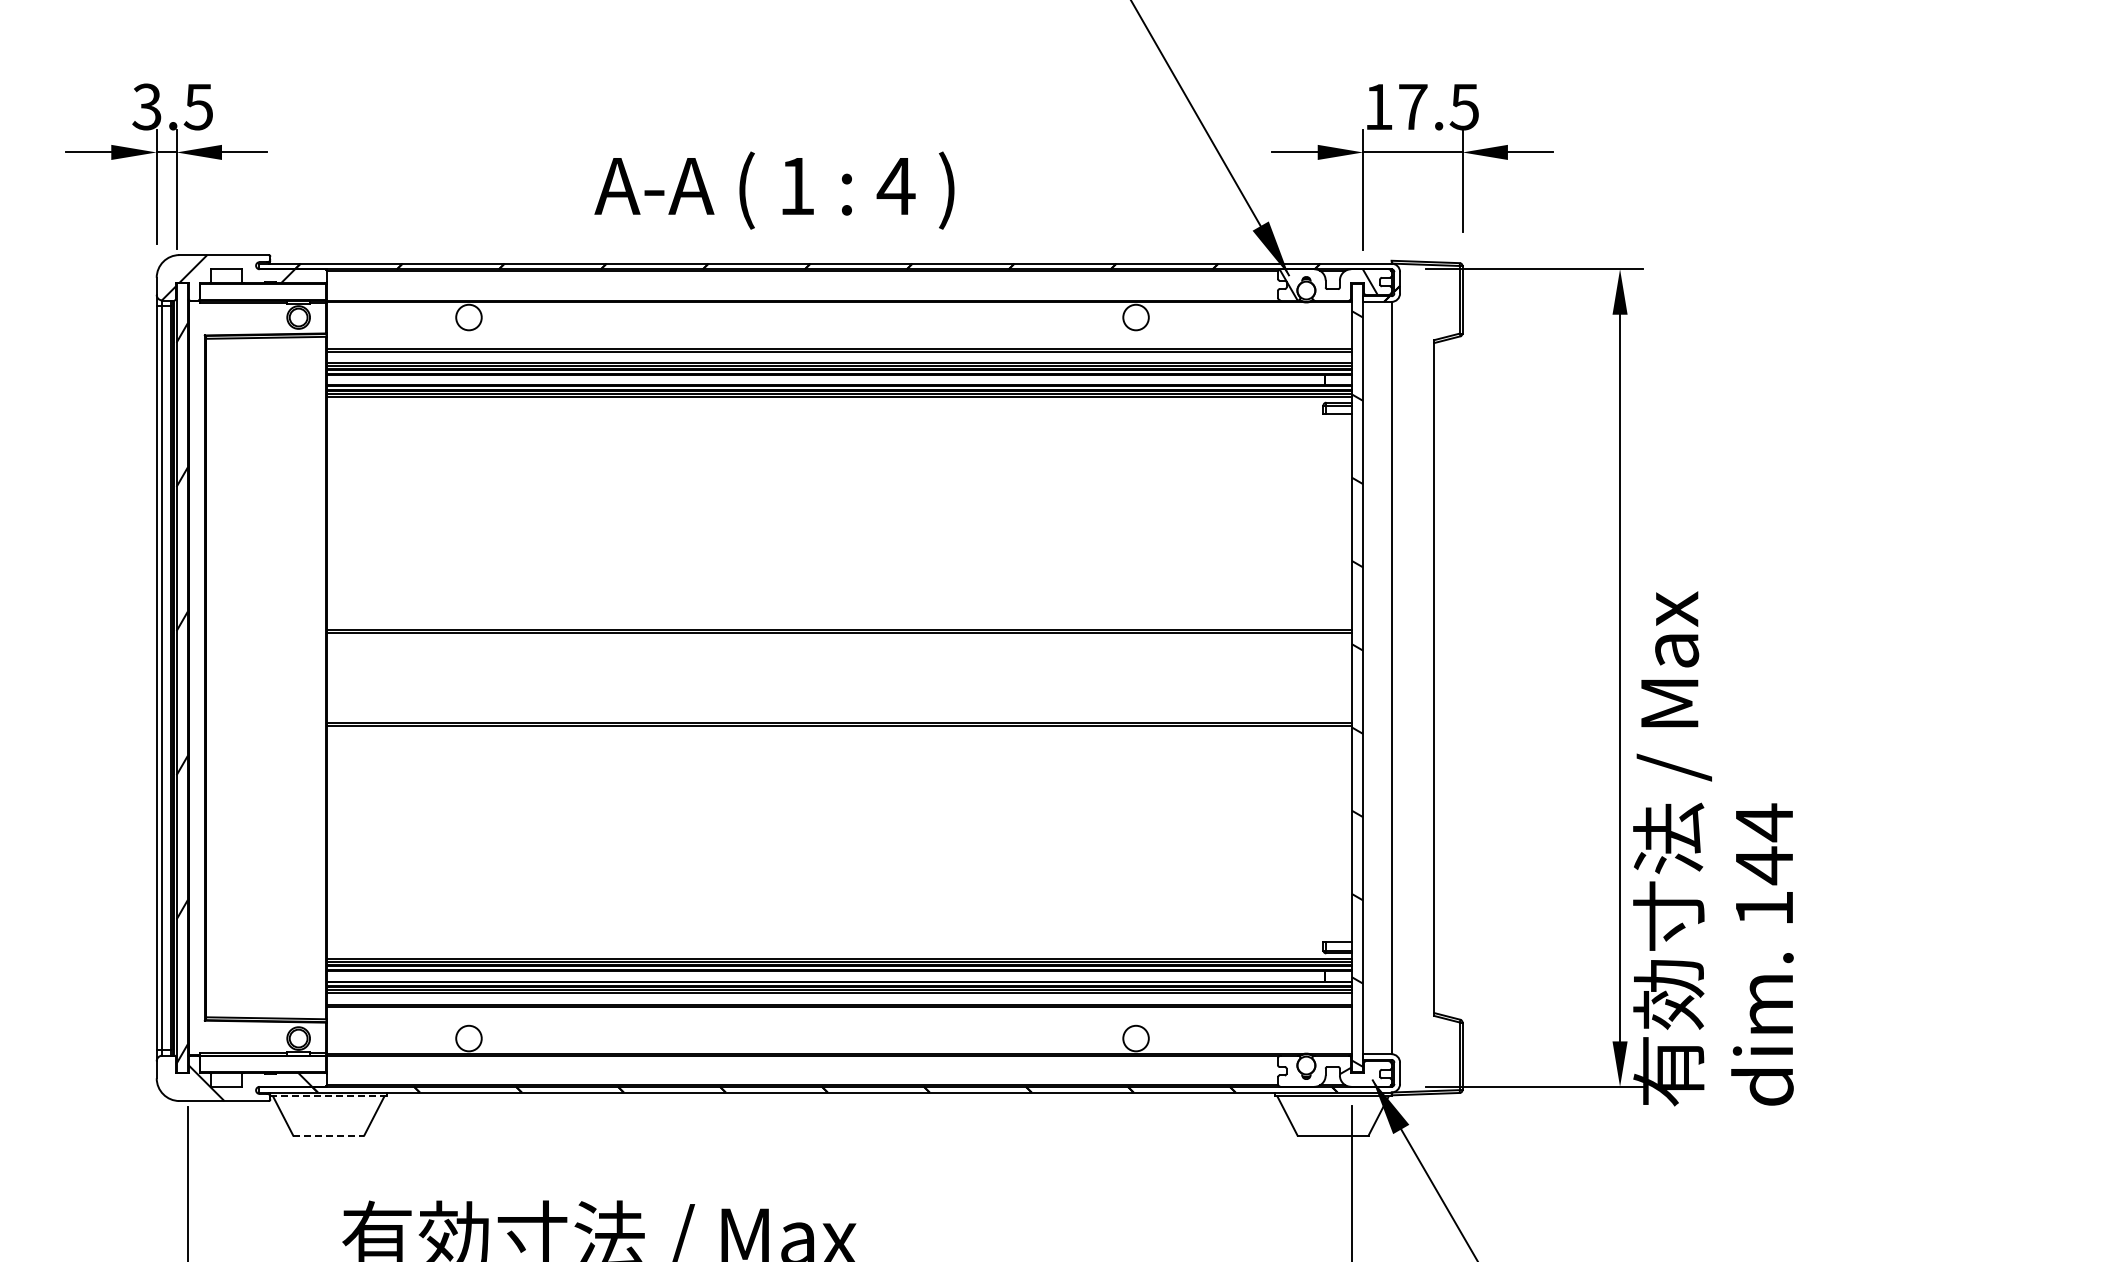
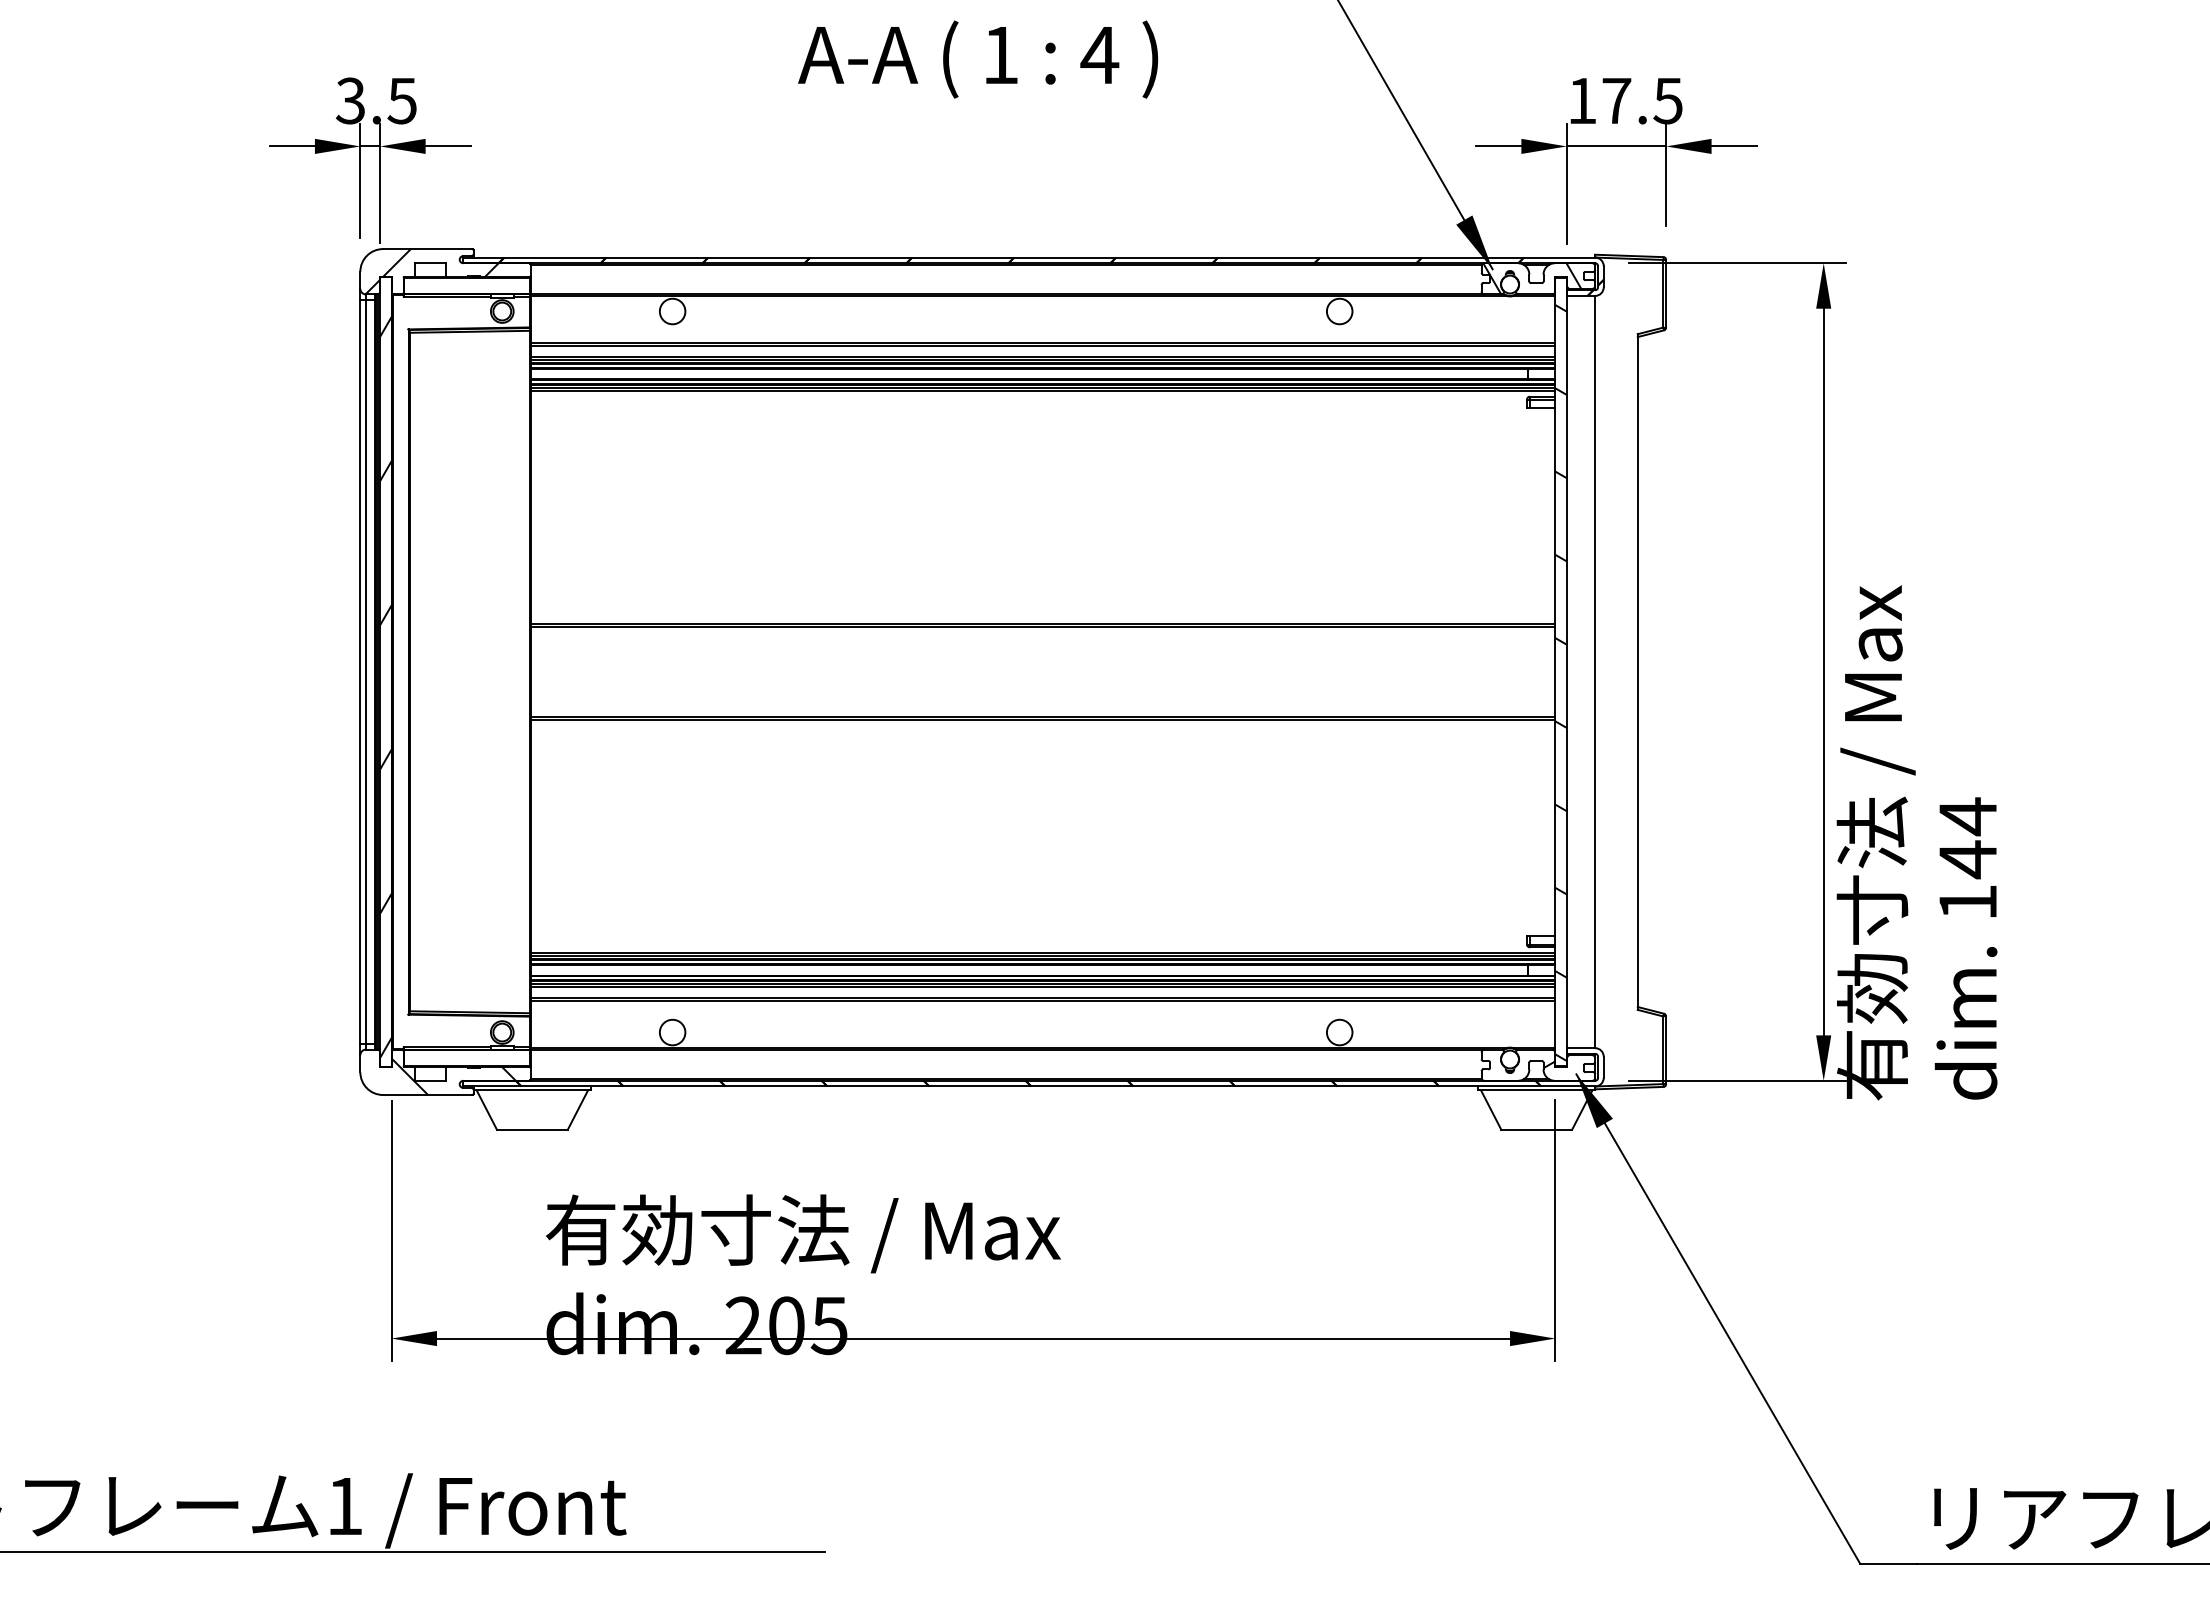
text: (774, 190) -> (978, 59), moved
line: (328, 1096) -> (532, 1090), dashed -> solid
line: (328, 1135) -> (532, 1129), dashed -> solid

